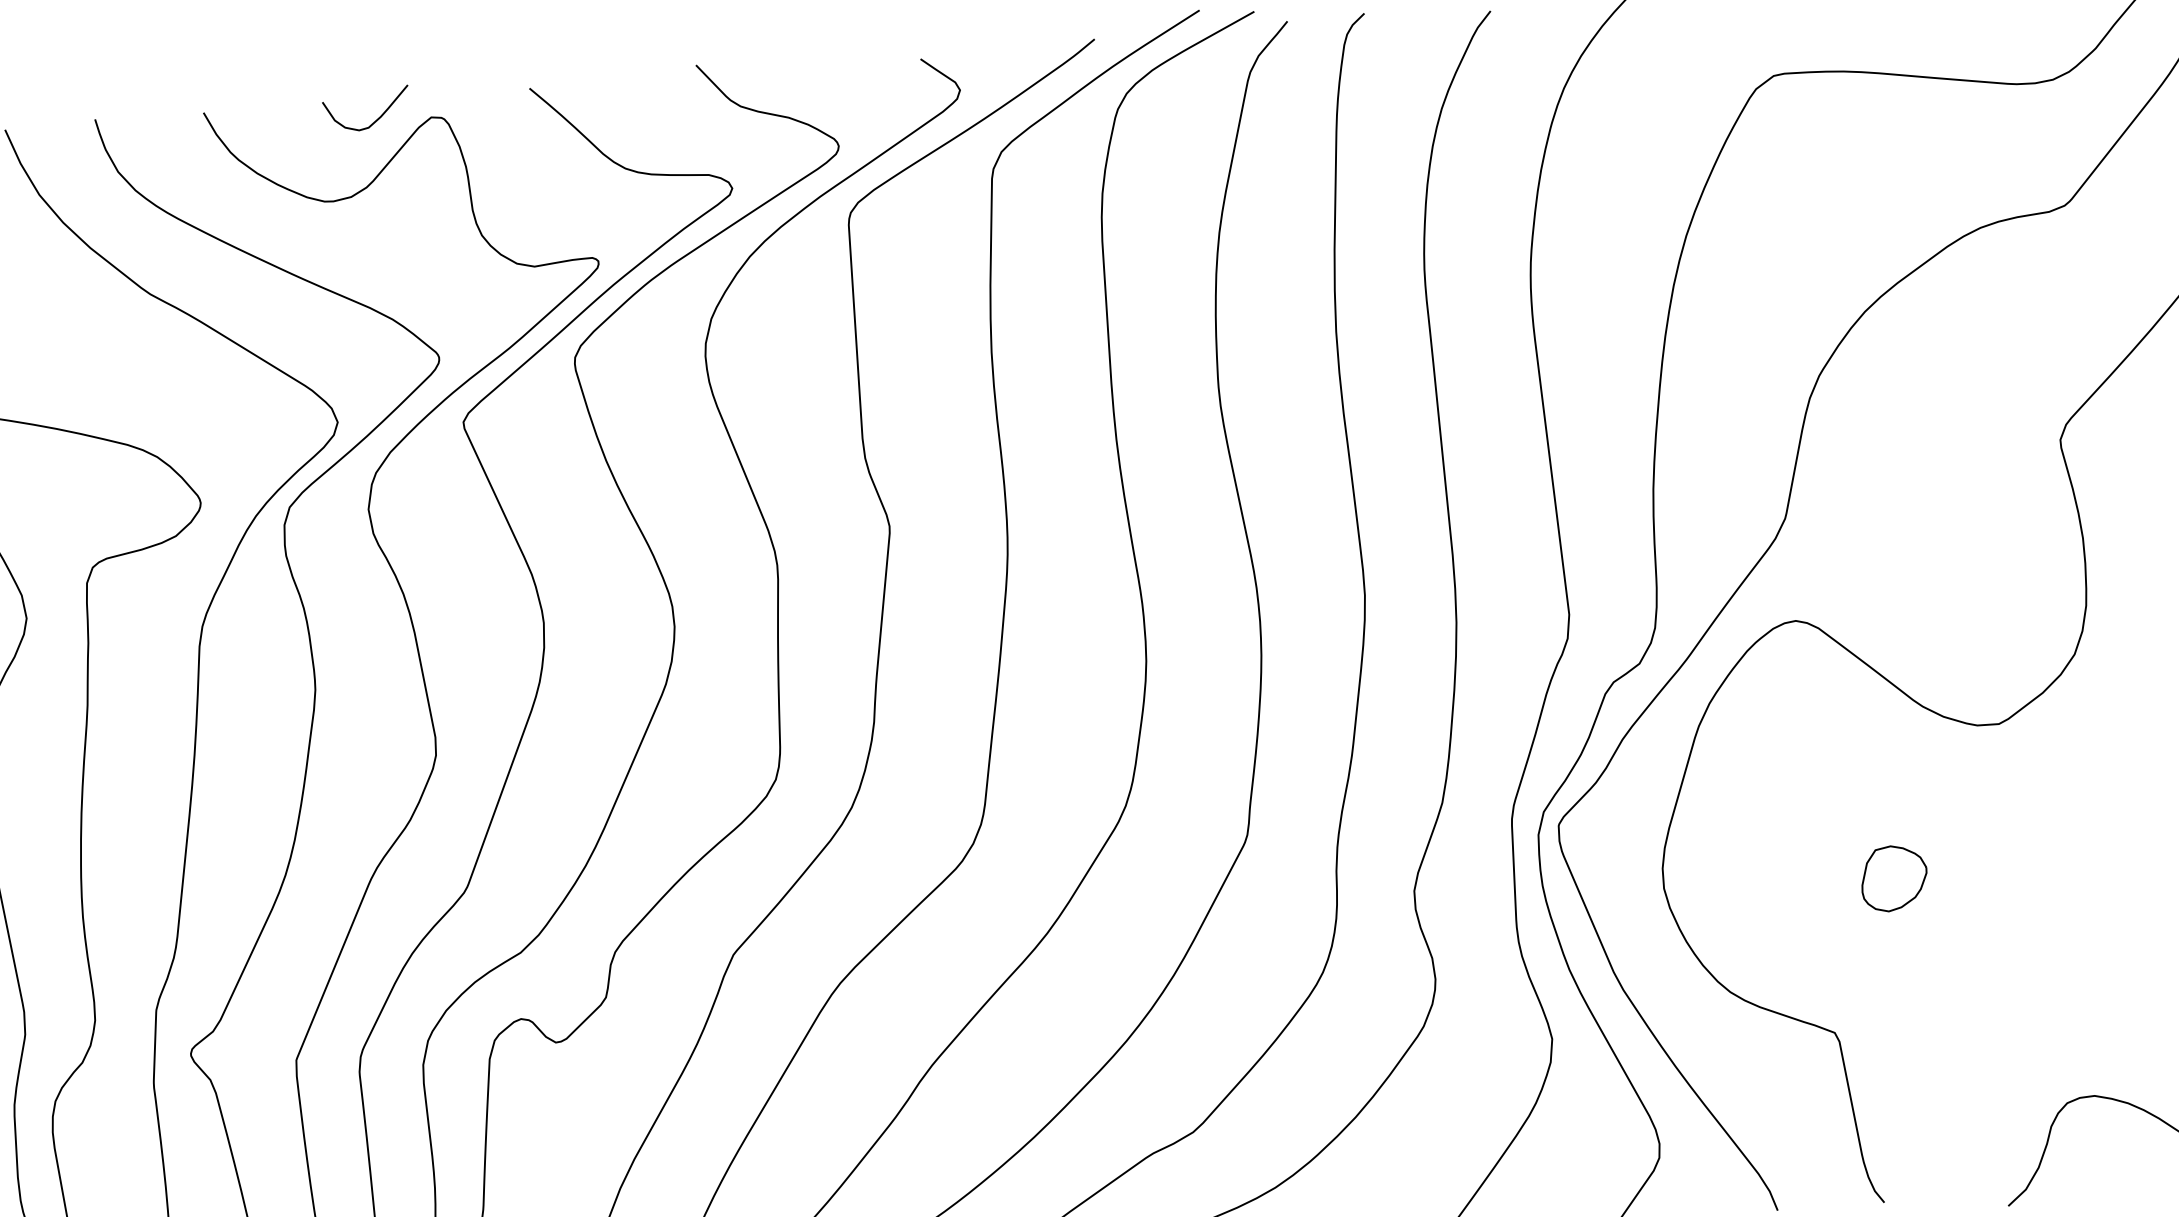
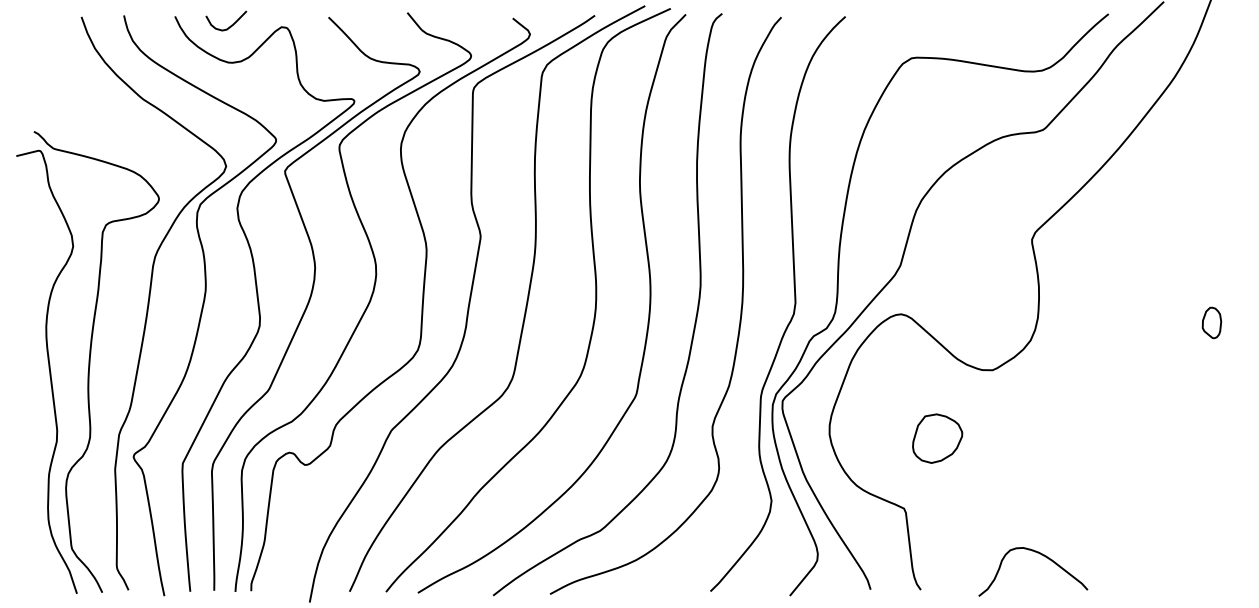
curve: (377, 115) -> (231, 24), moved
part: (1893, 878) -> (937, 438), size x1.6

